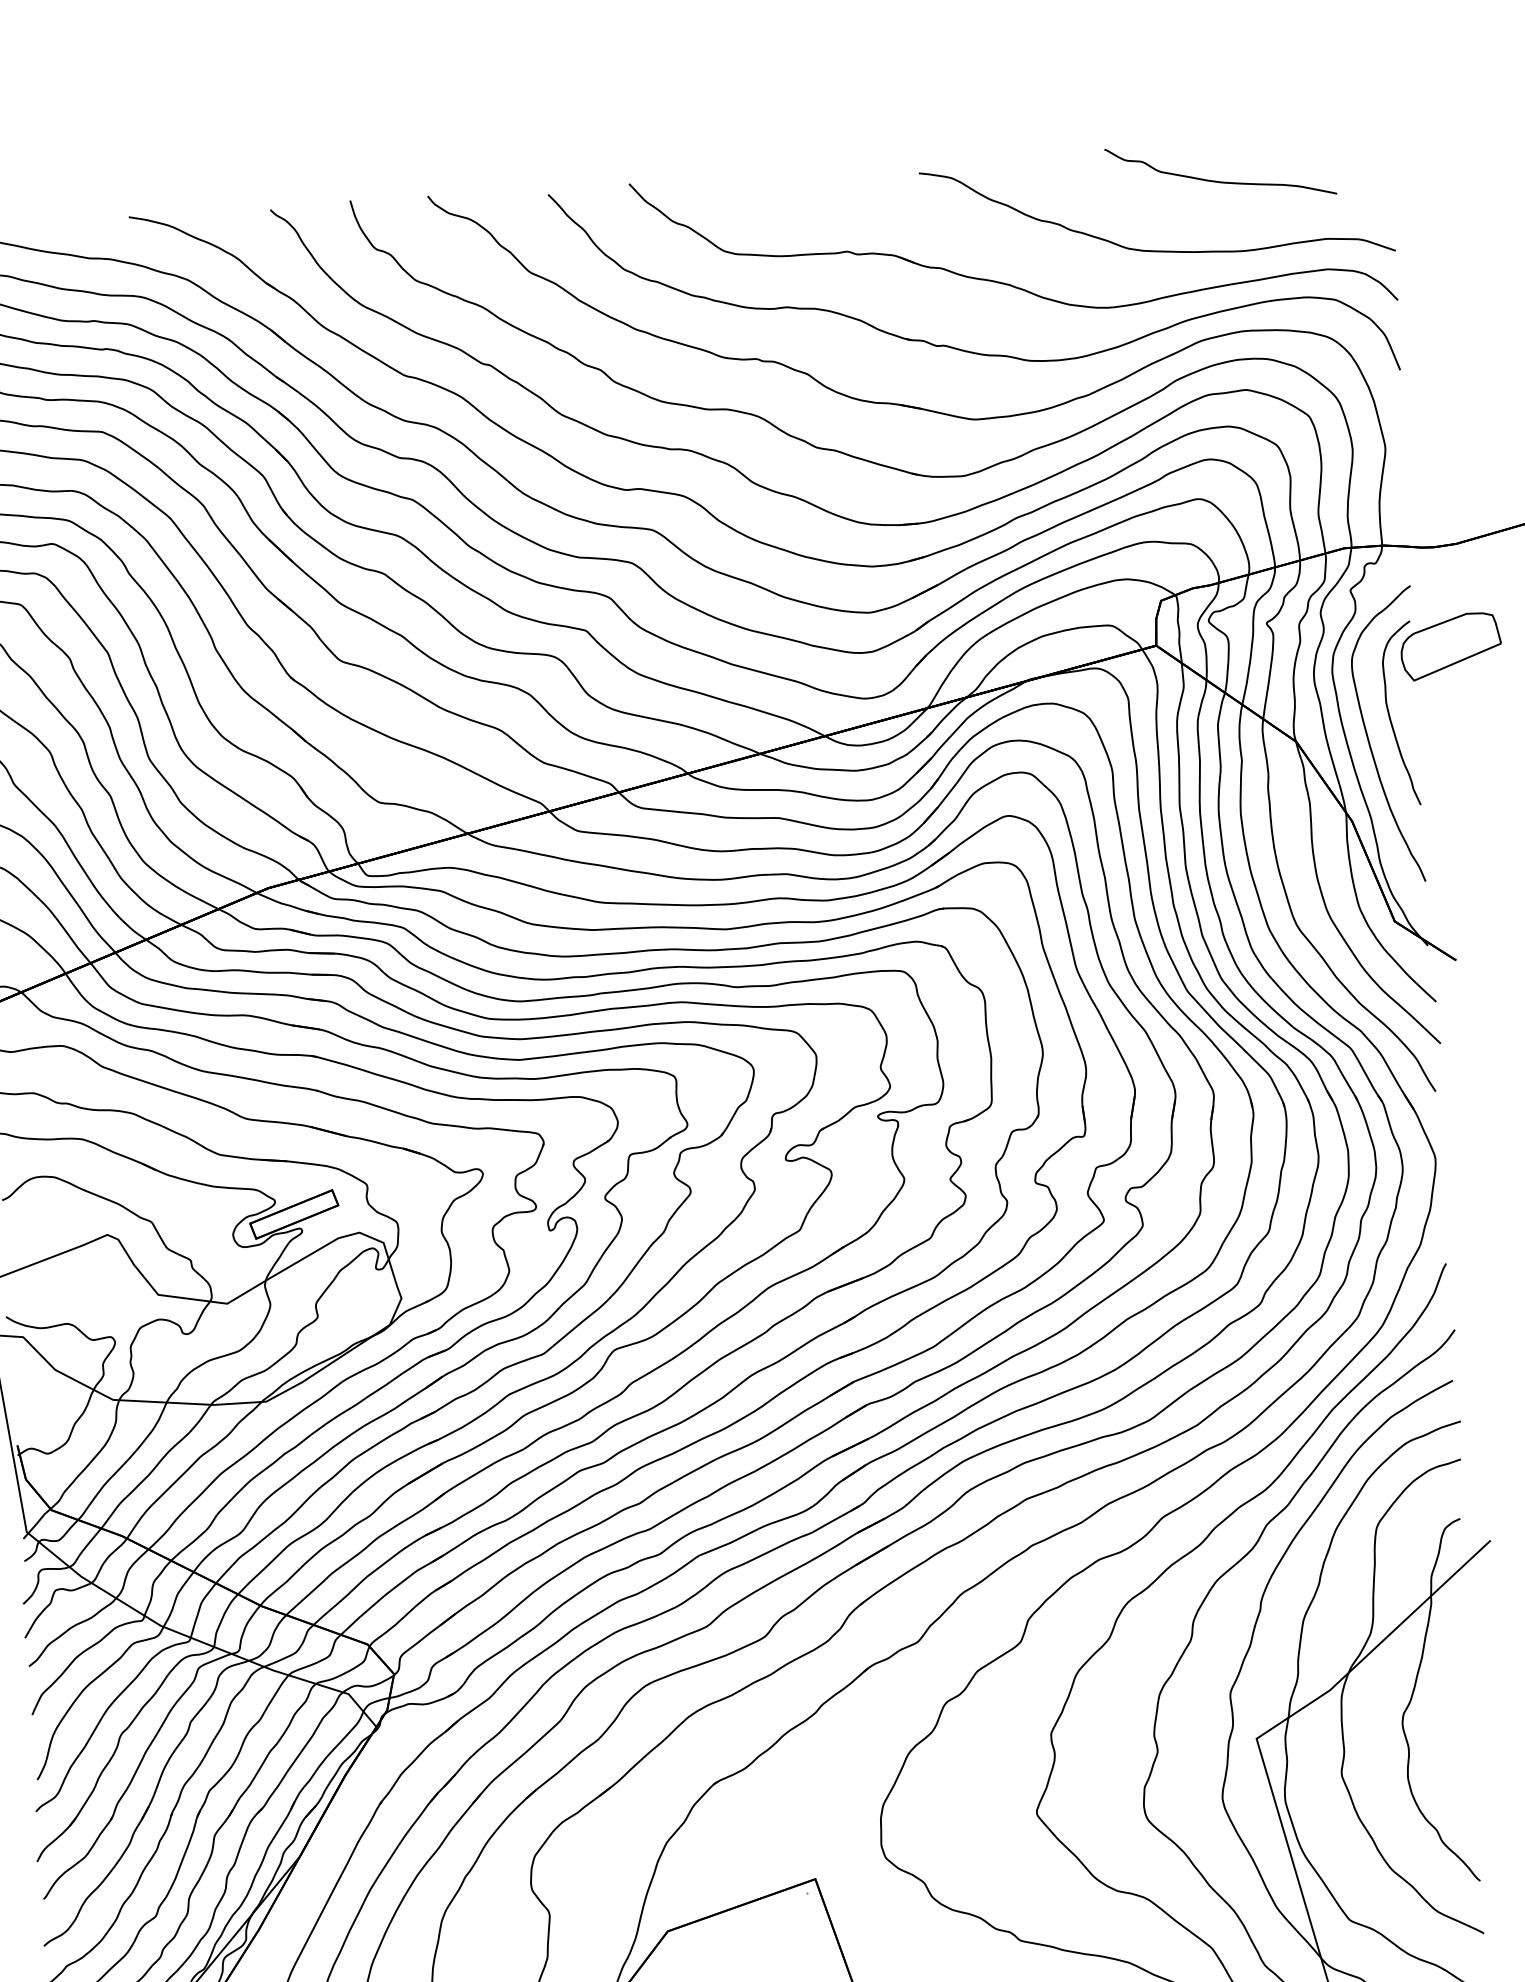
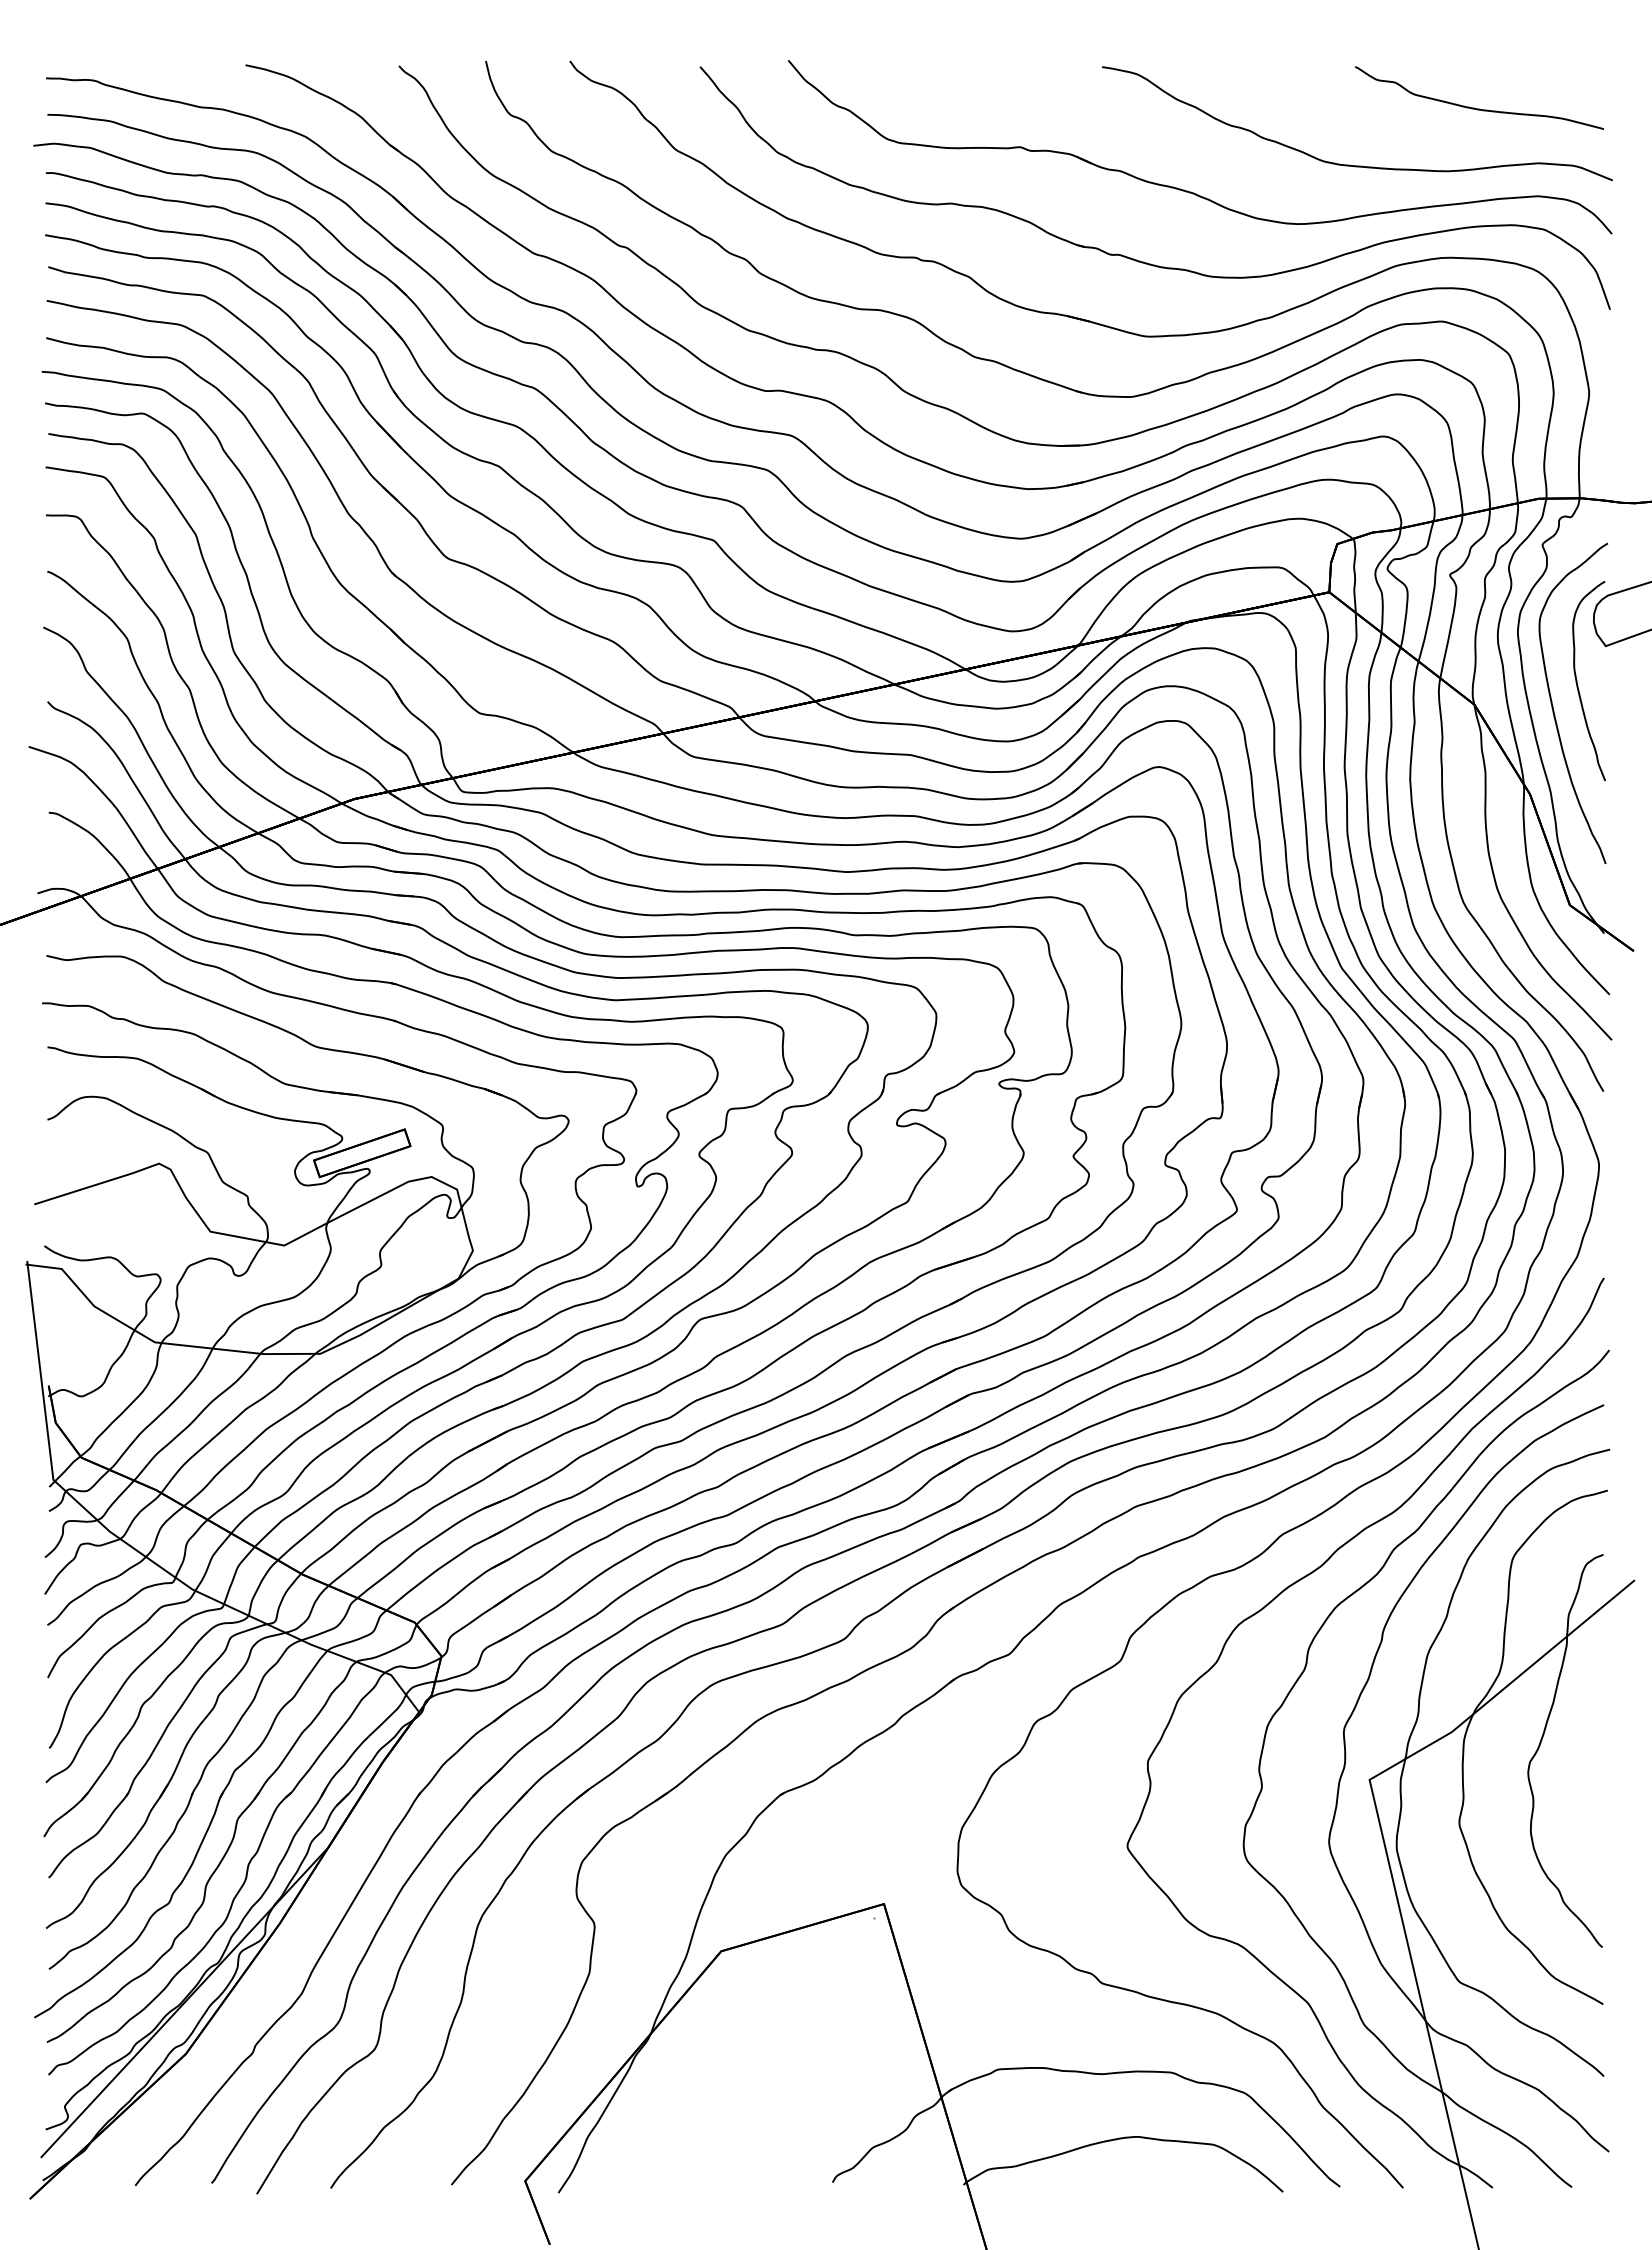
curve: (1221, 181) -> (1479, 108), moved

